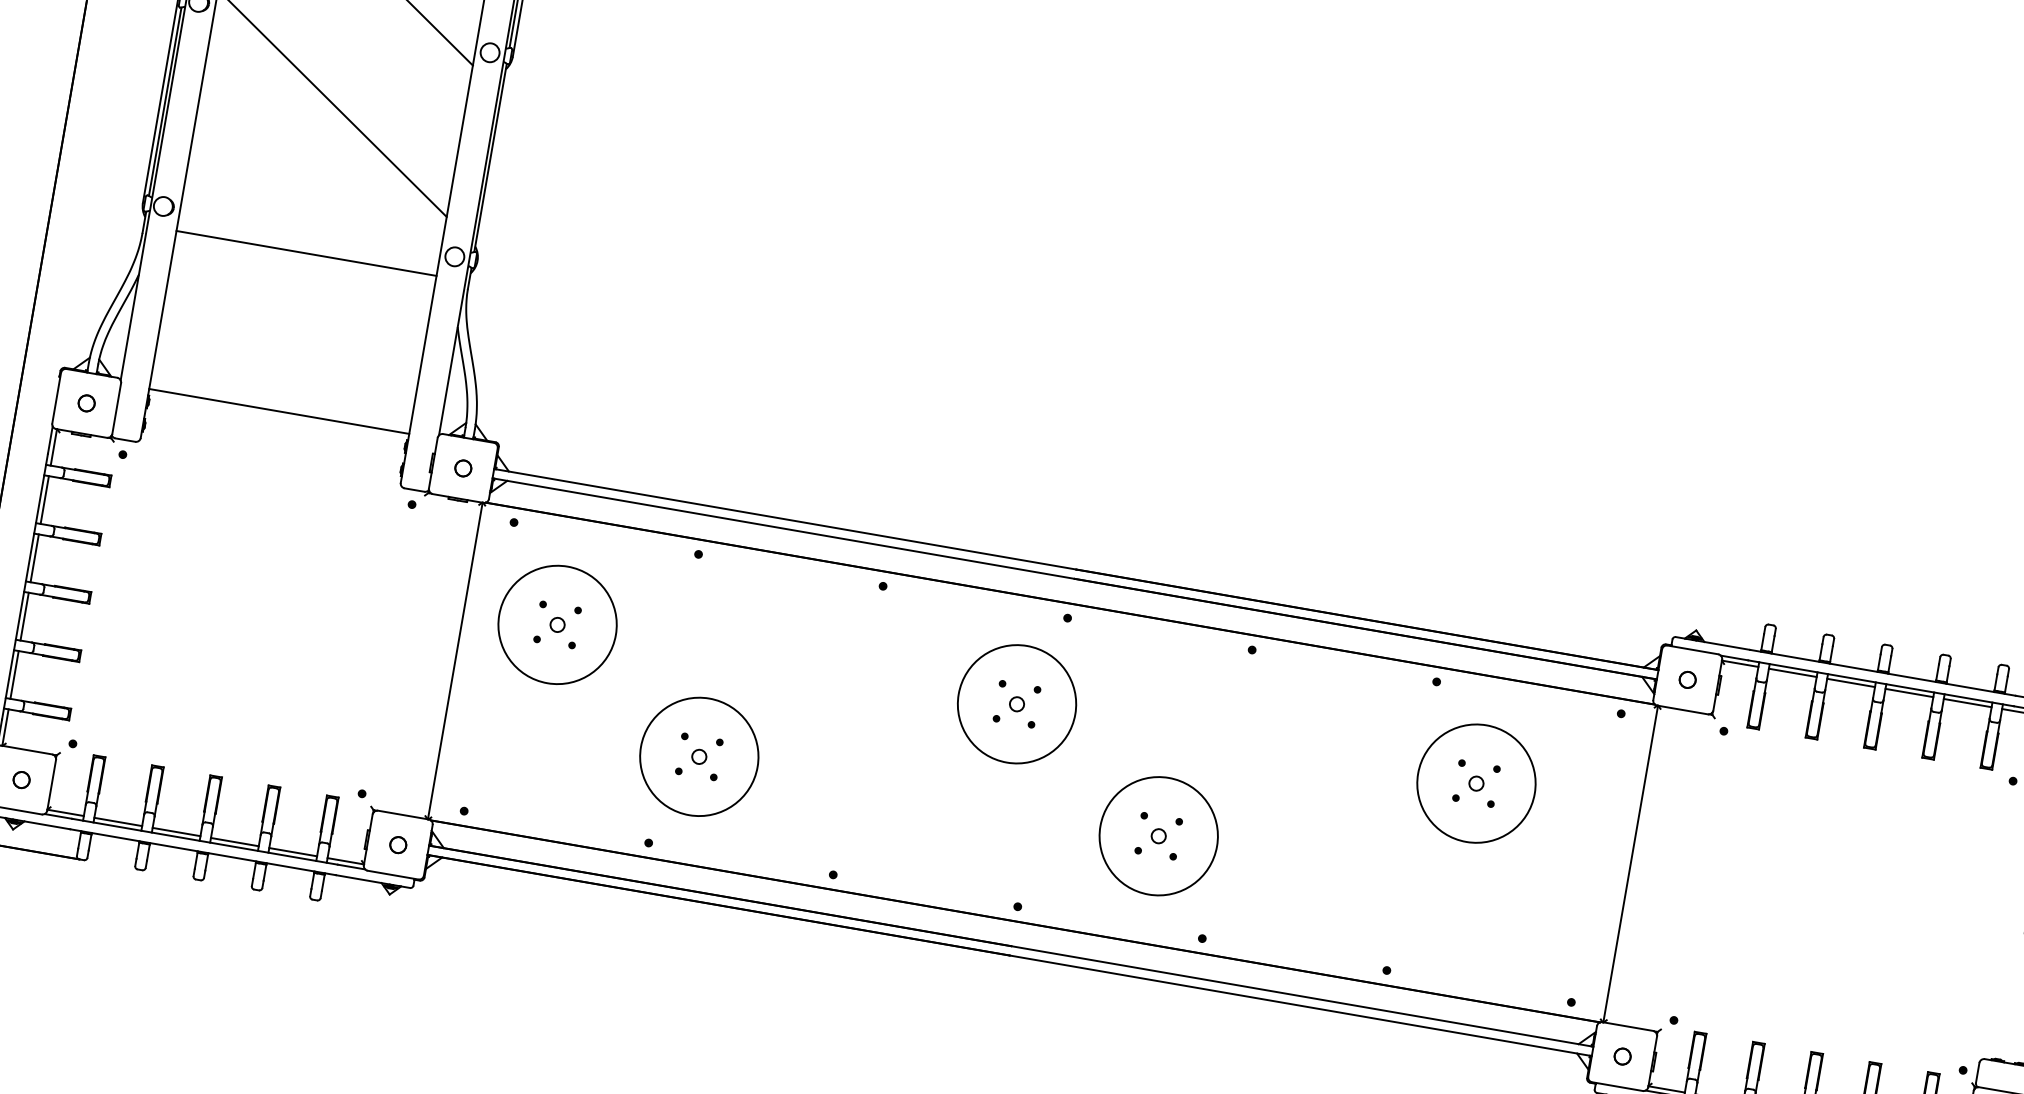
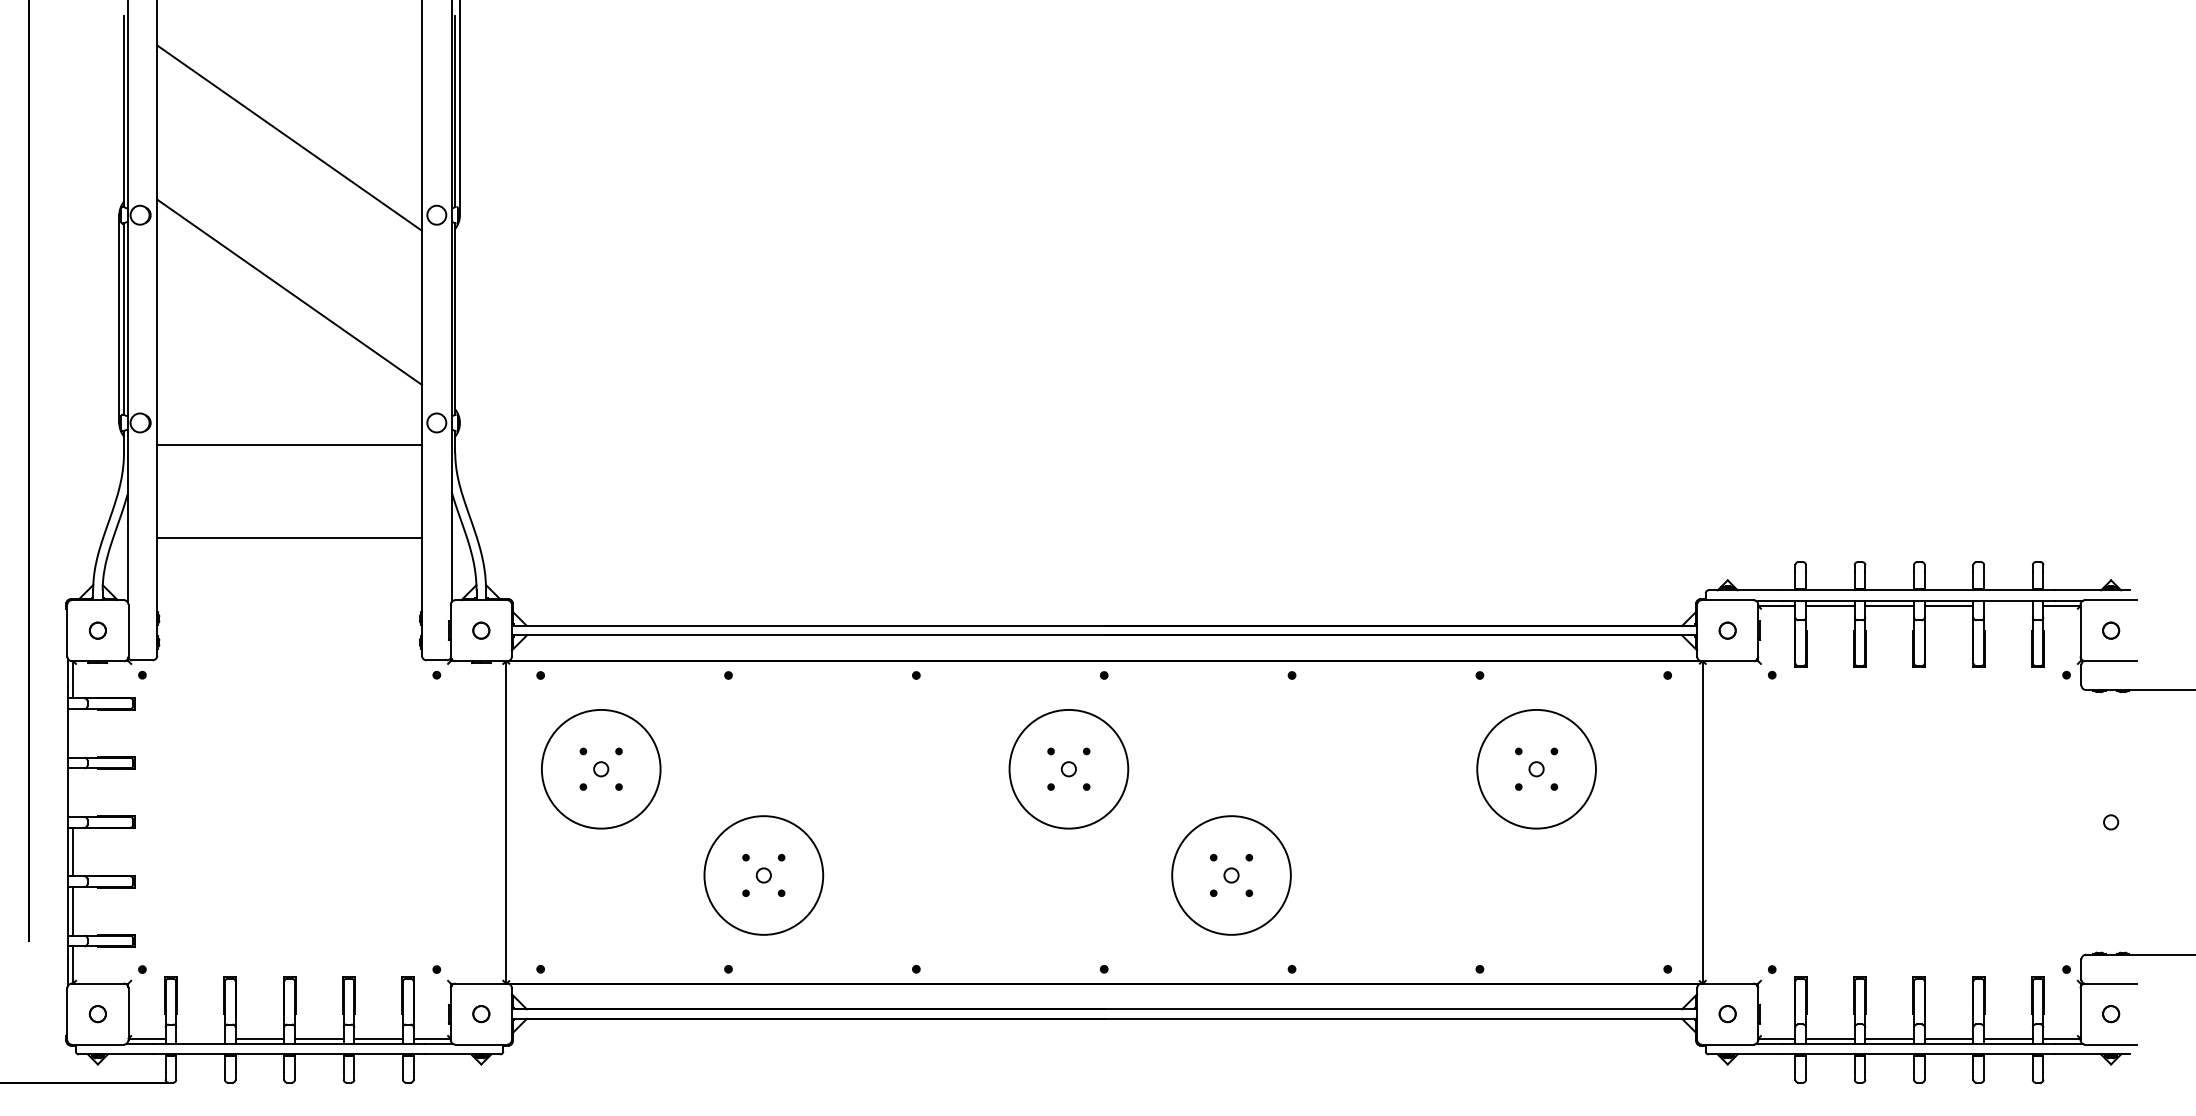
line: (279, 411) -> (289, 537), moved
line: (45, 500) -> (73, 733), removed
line: (35, 558) -> (73, 792), removed
line: (1967, 702) -> (2008, 605), removed
line: (118, 822) -> (200, 1039), removed

